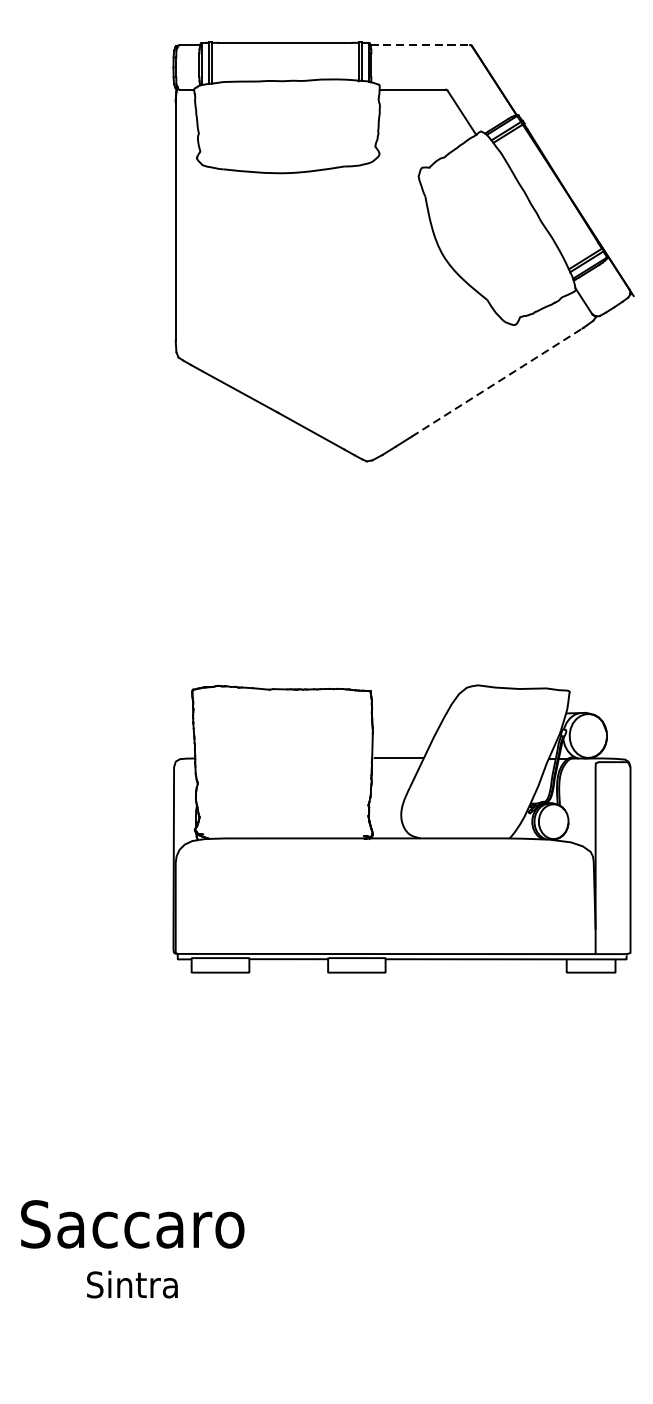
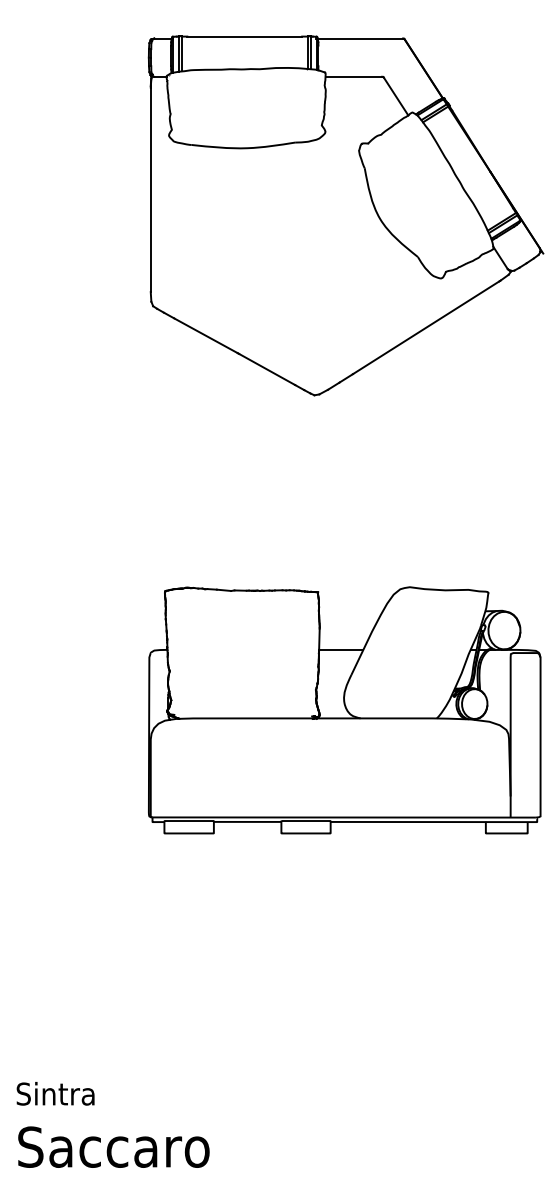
line: (420, 45) -> (360, 38), dashed -> solid
line: (497, 382) -> (426, 327), dashed -> solid
text: (132, 1223) -> (113, 1146), moved
text: (132, 1284) -> (55, 1093), moved

